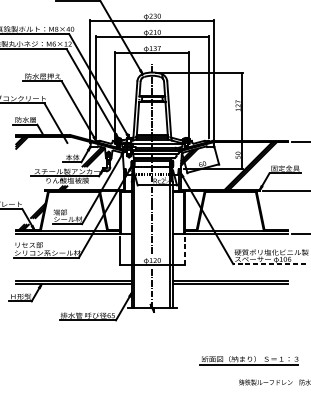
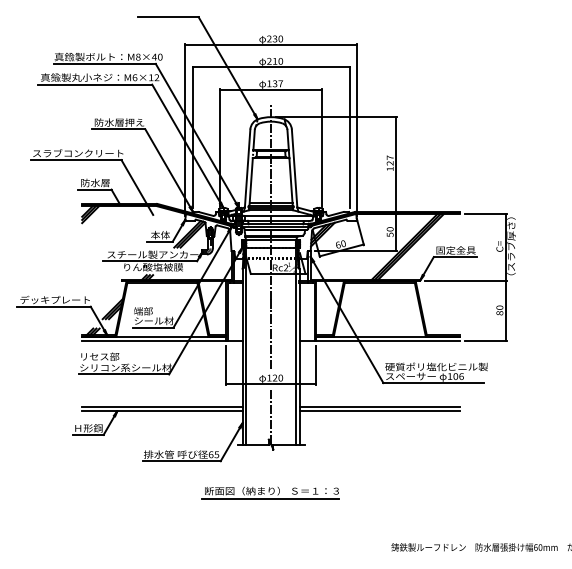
line: (184, 251) -> (315, 365), dashed -> solid
line: (269, 264) -> (433, 383), dashed -> solid
part: (249, 360) -> (270, 492), moved

